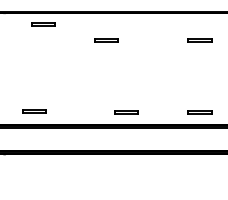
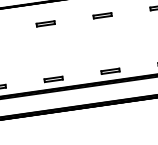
line: (43, 23) -> (45, 23), moved
line: (106, 39) -> (102, 15), moved
line: (34, 110) -> (53, 78), moved

